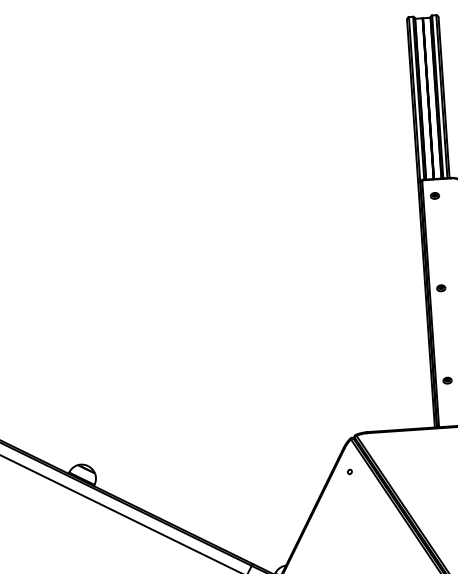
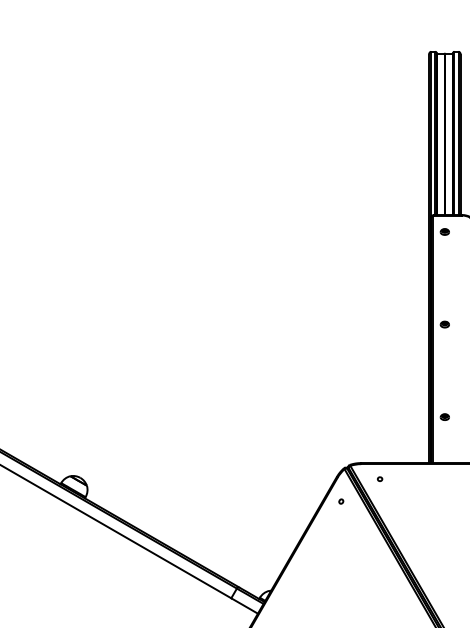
part: (386, 446) -> (379, 478), added

